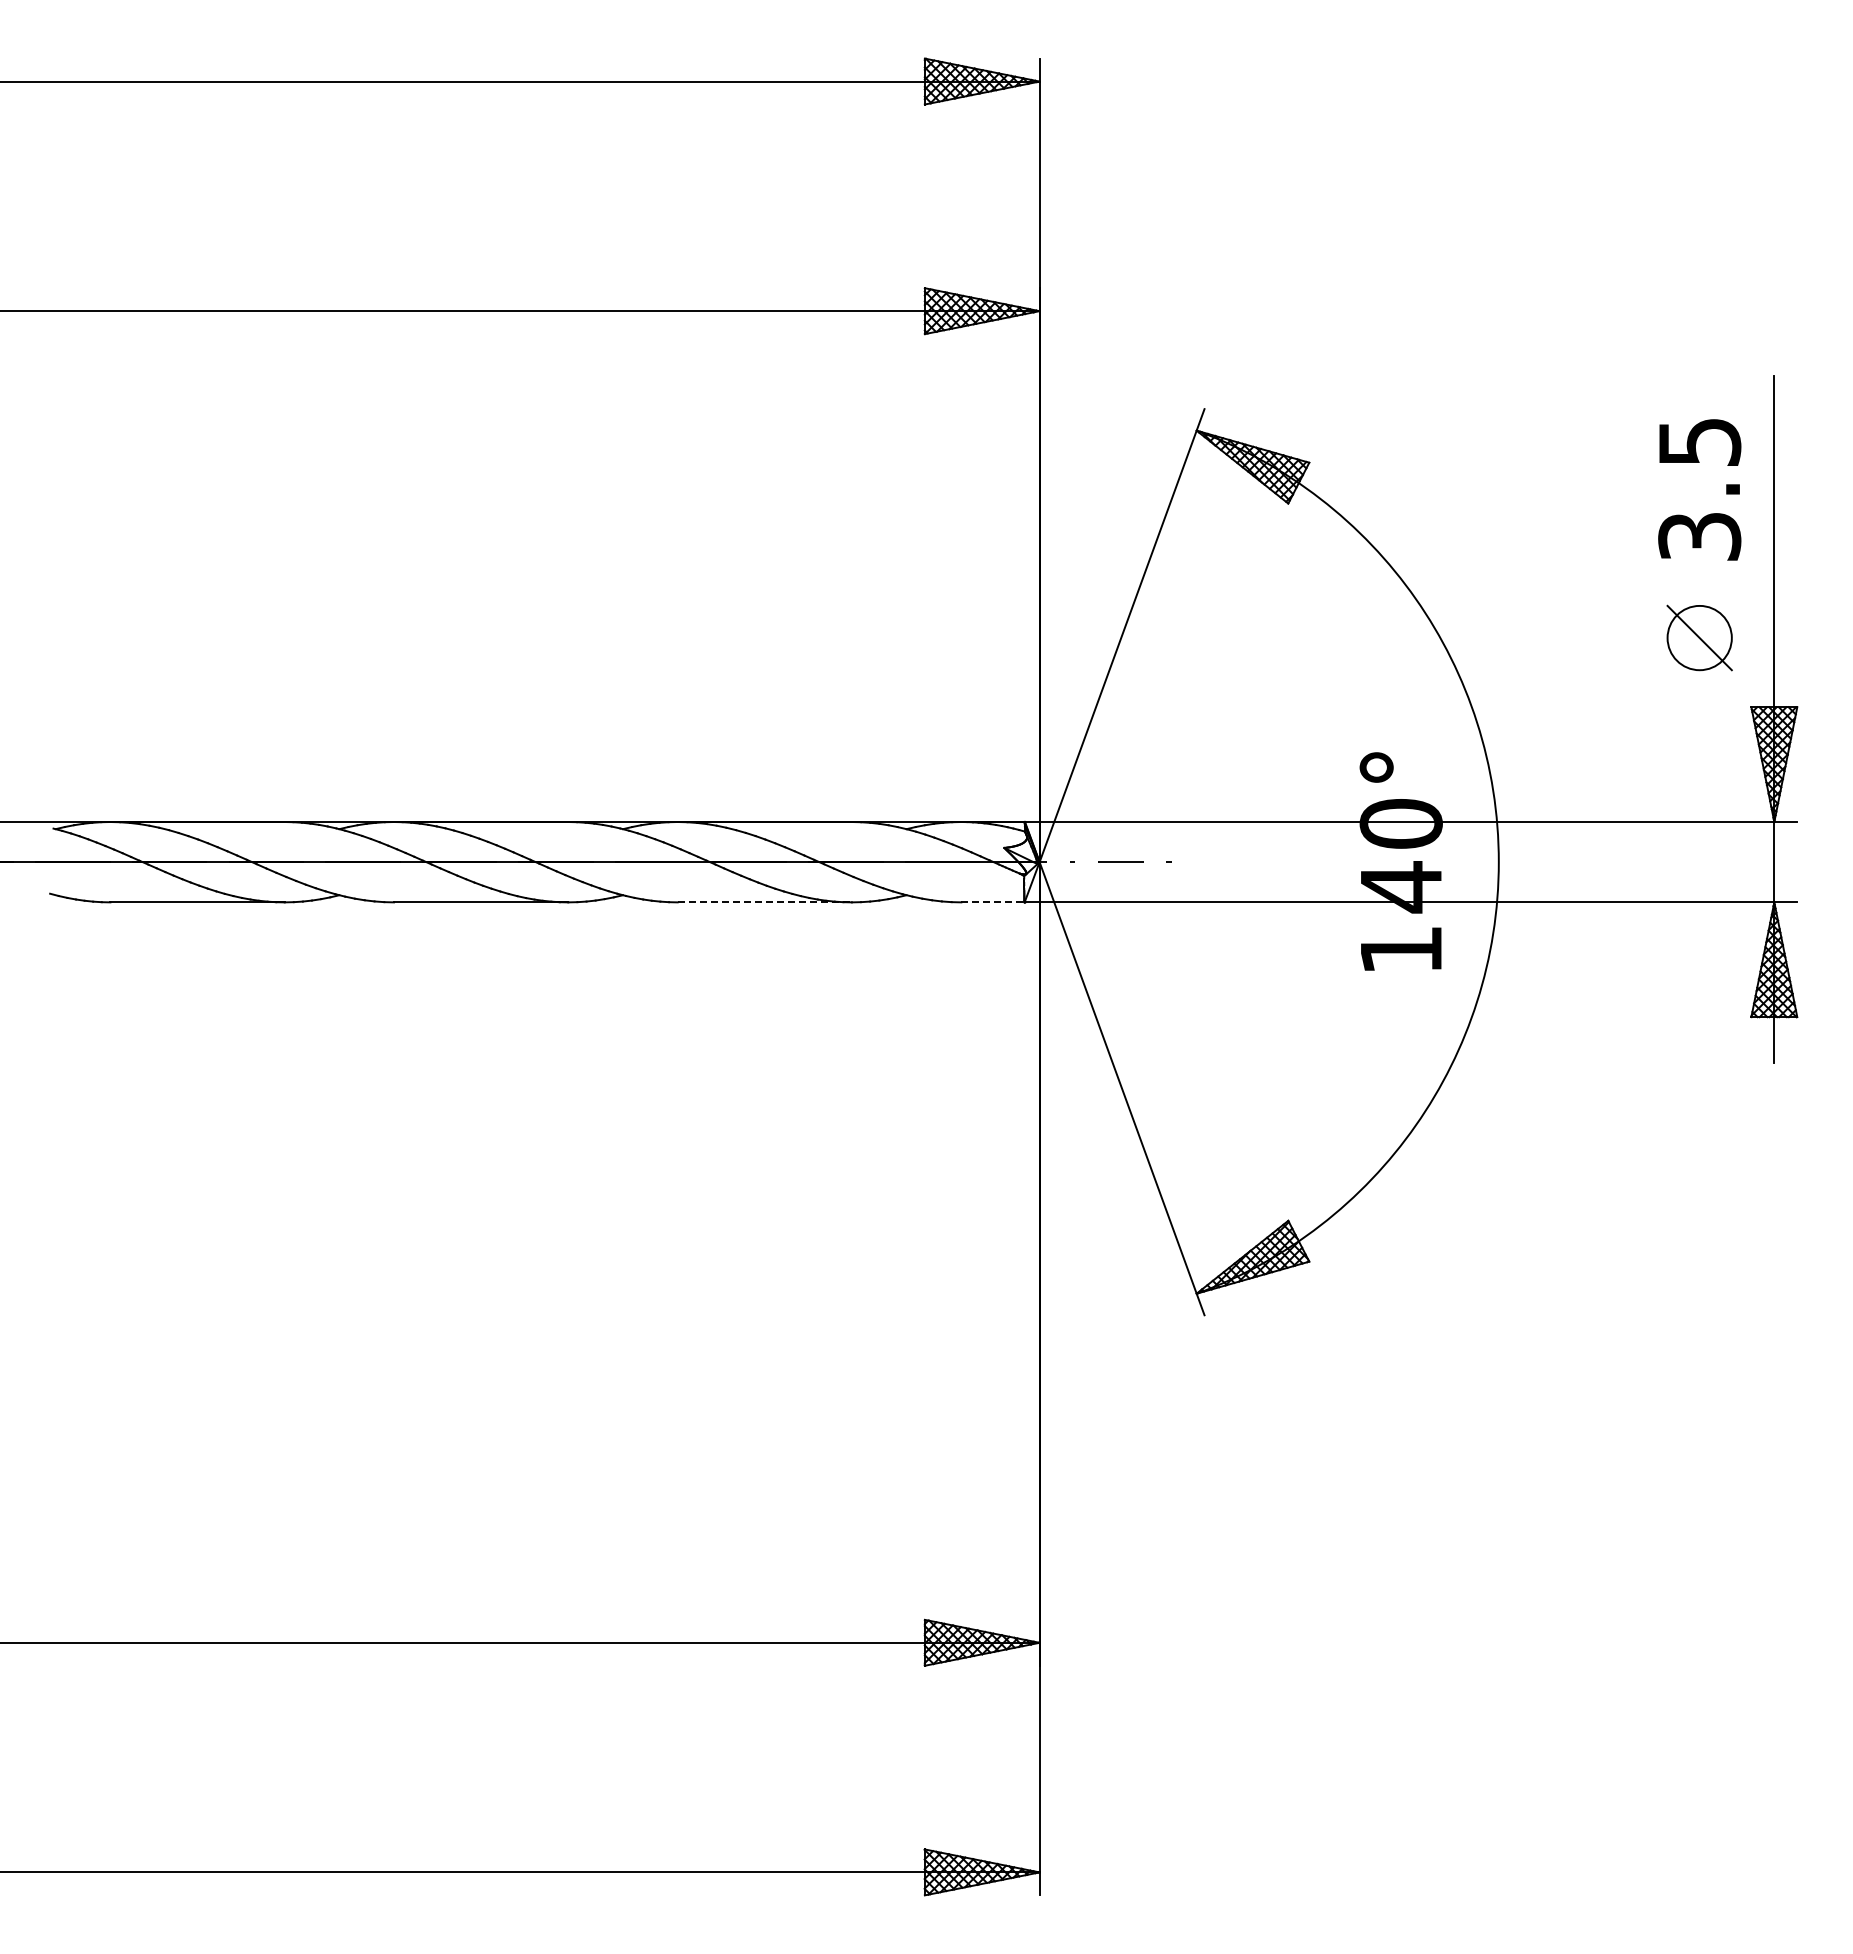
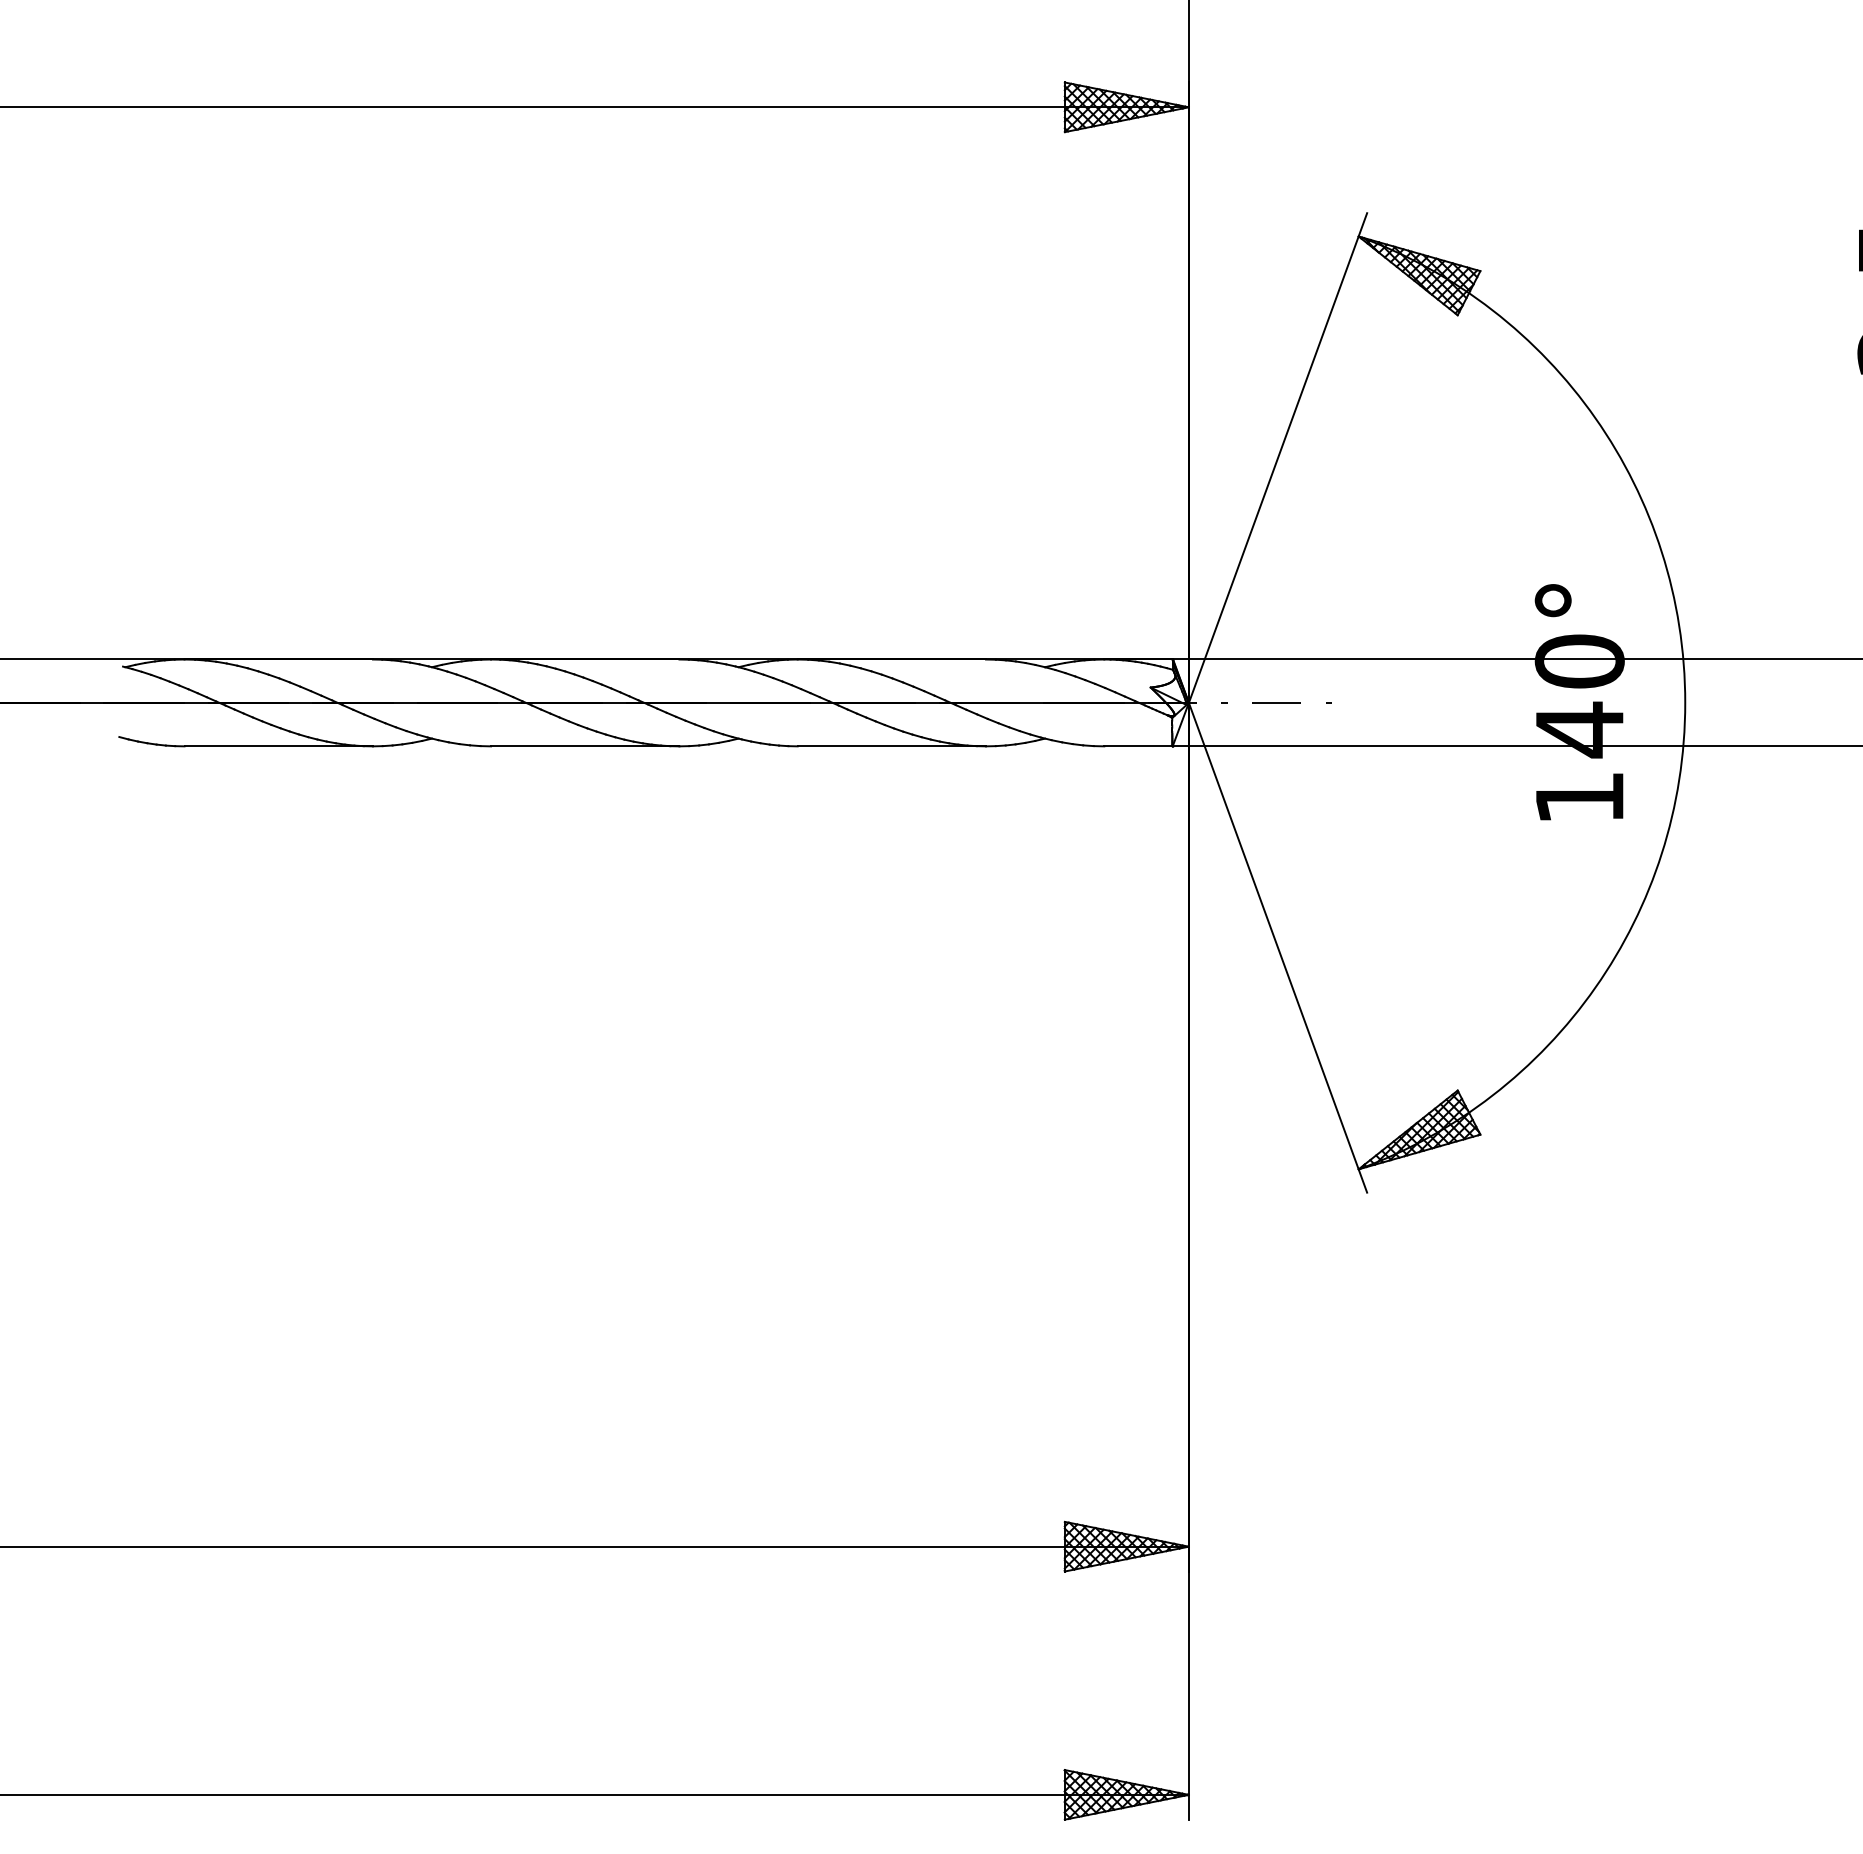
line: (765, 902) -> (892, 746), dashed -> solid
line: (993, 902) -> (1139, 746), dashed -> solid

